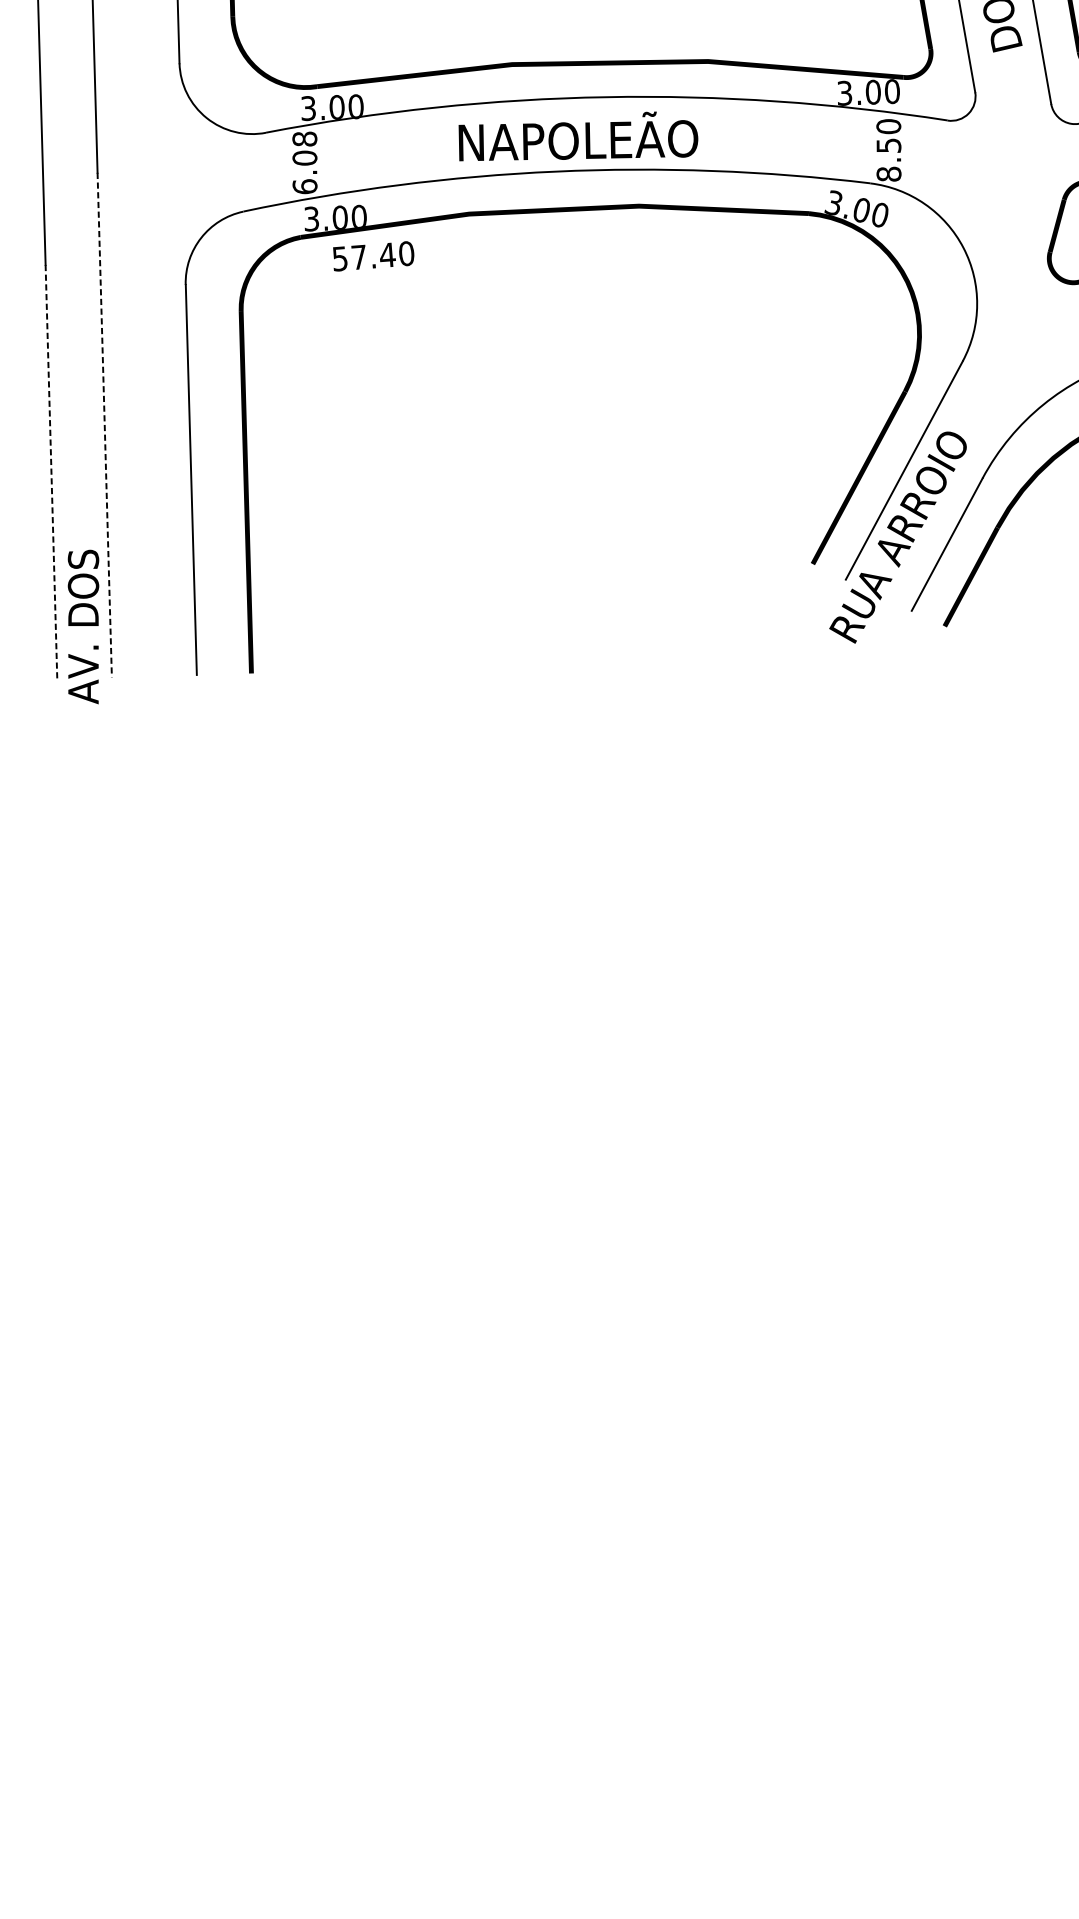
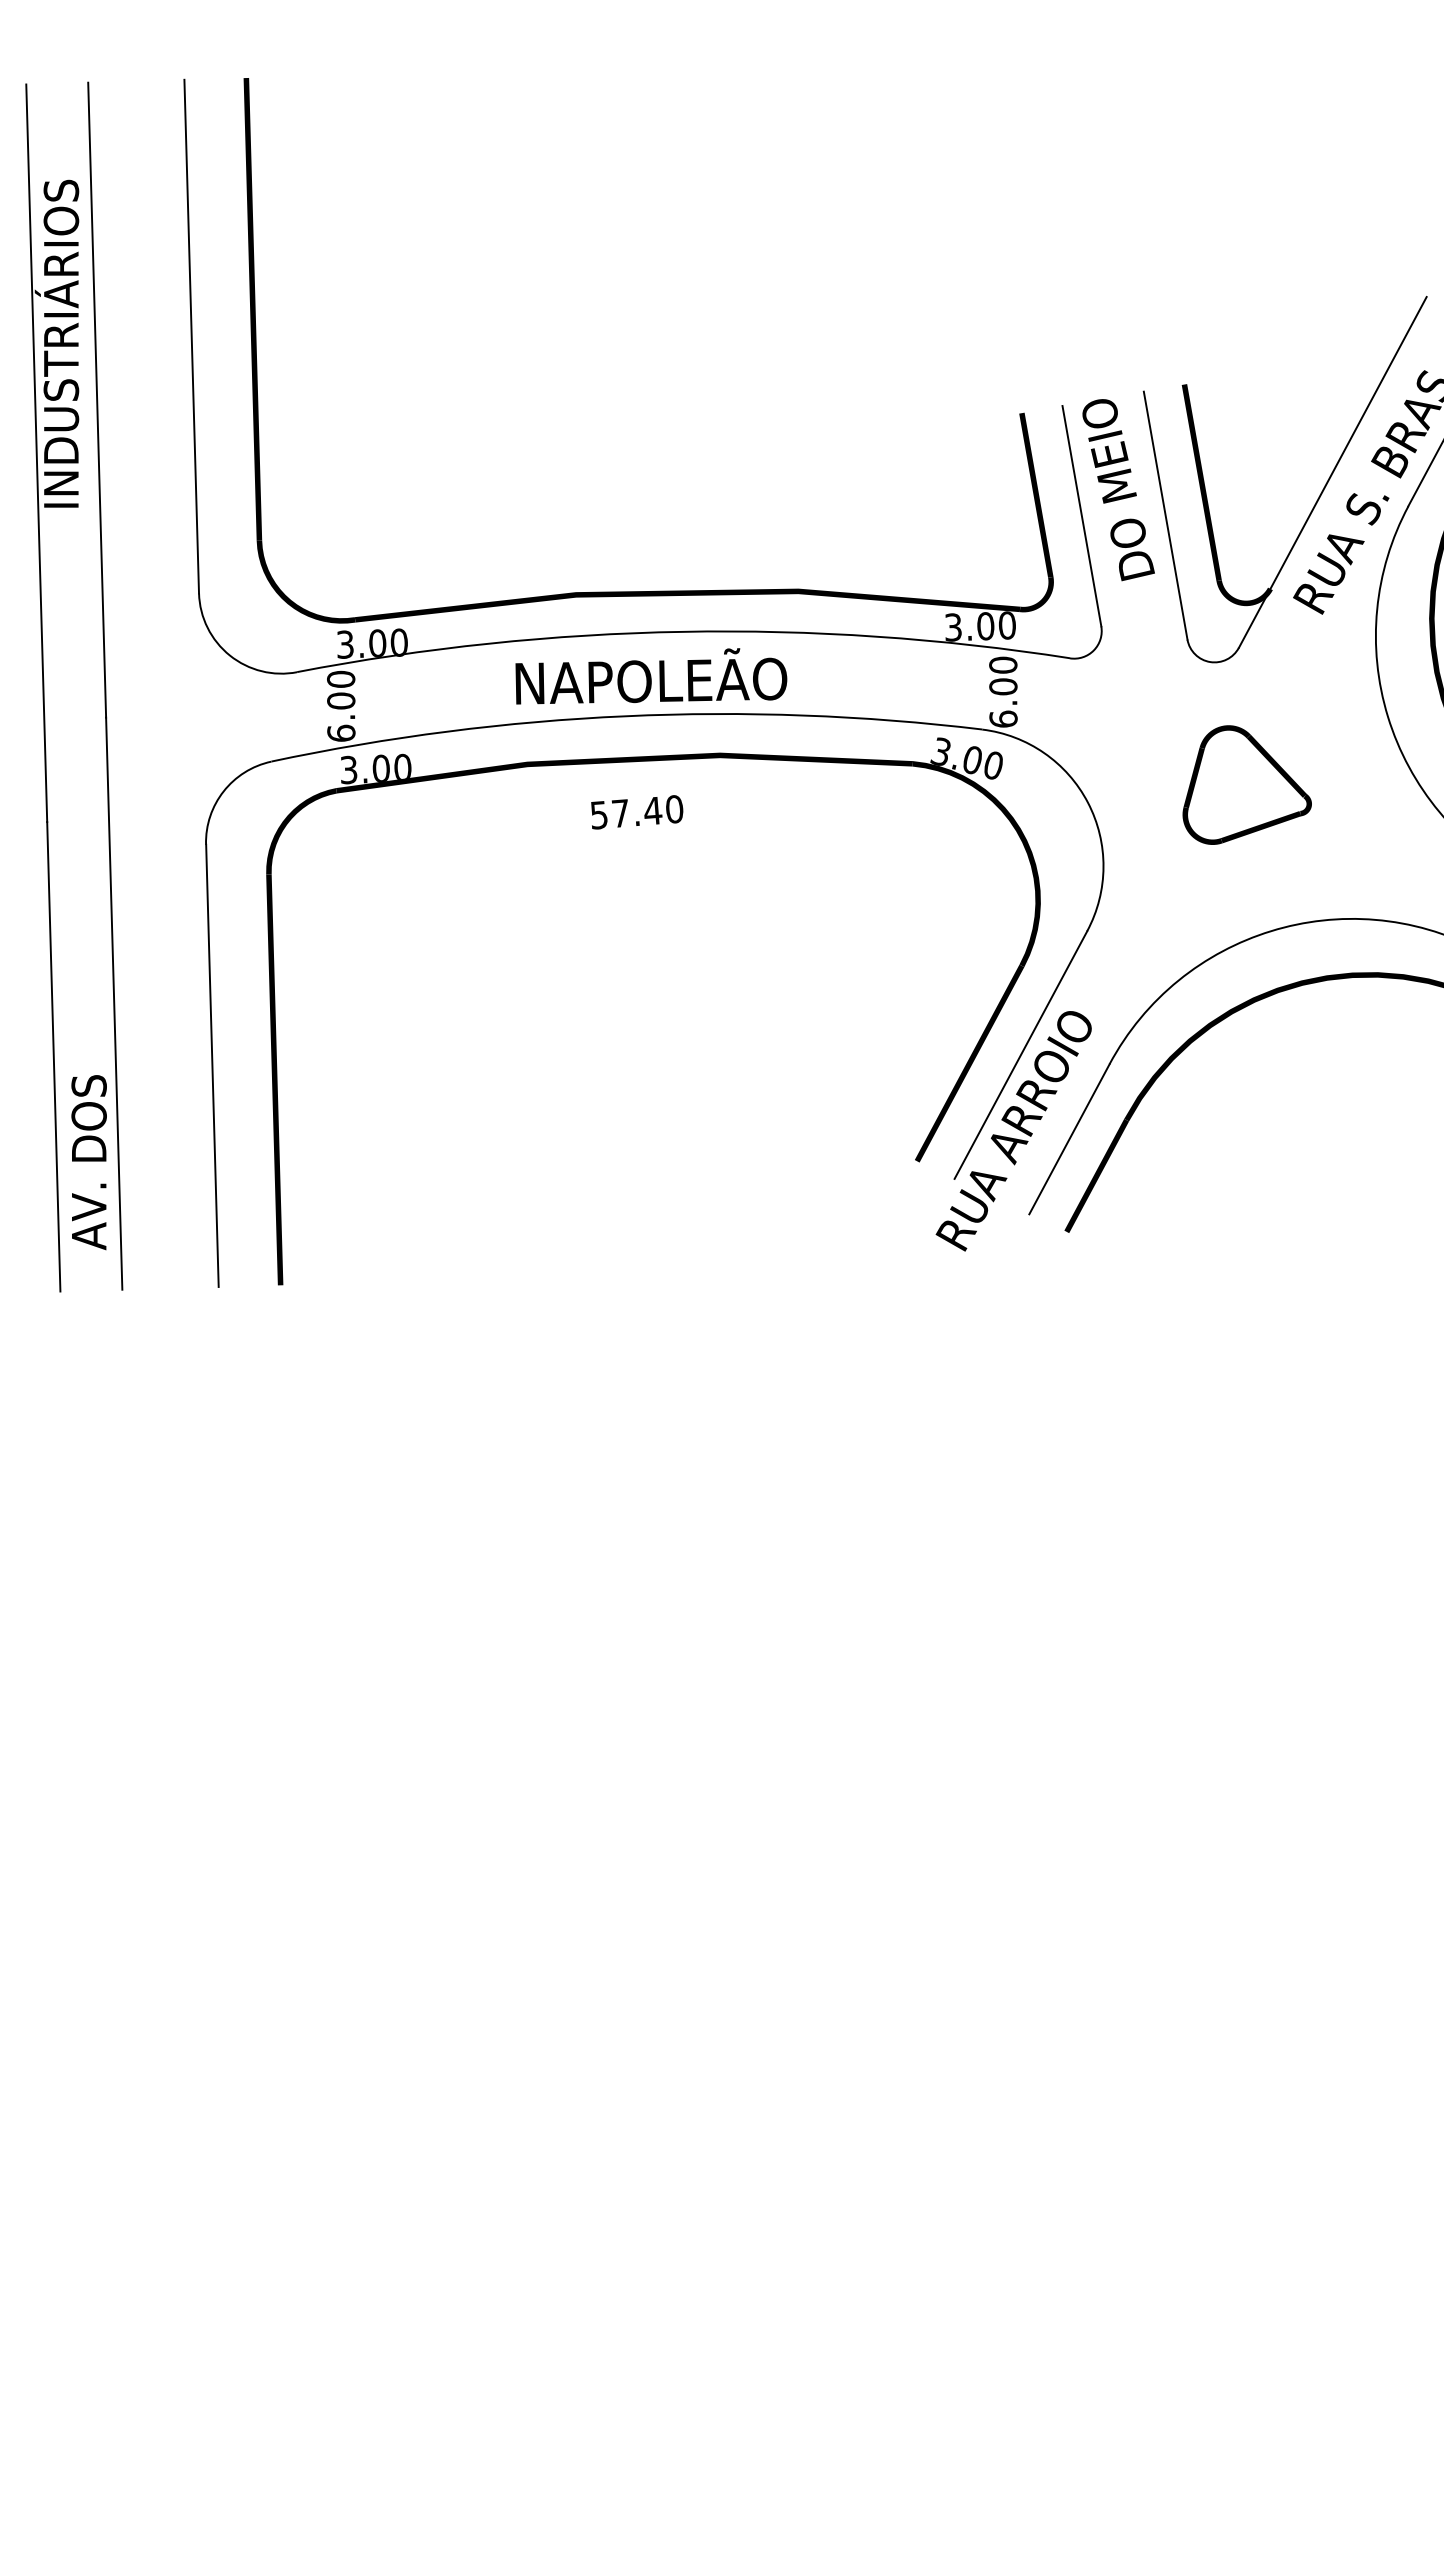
text: (305, 138) -> (341, 678), 6.08 -> 6.00
text: (888, 159) -> (1003, 702), 8.50 -> 6.00
text: (373, 256) -> (637, 812), moved
line: (104, 425) -> (114, 1004), dashed -> solid
line: (51, 471) -> (53, 1056), dashed -> solid
text: (82, 626) -> (88, 1162), moved

